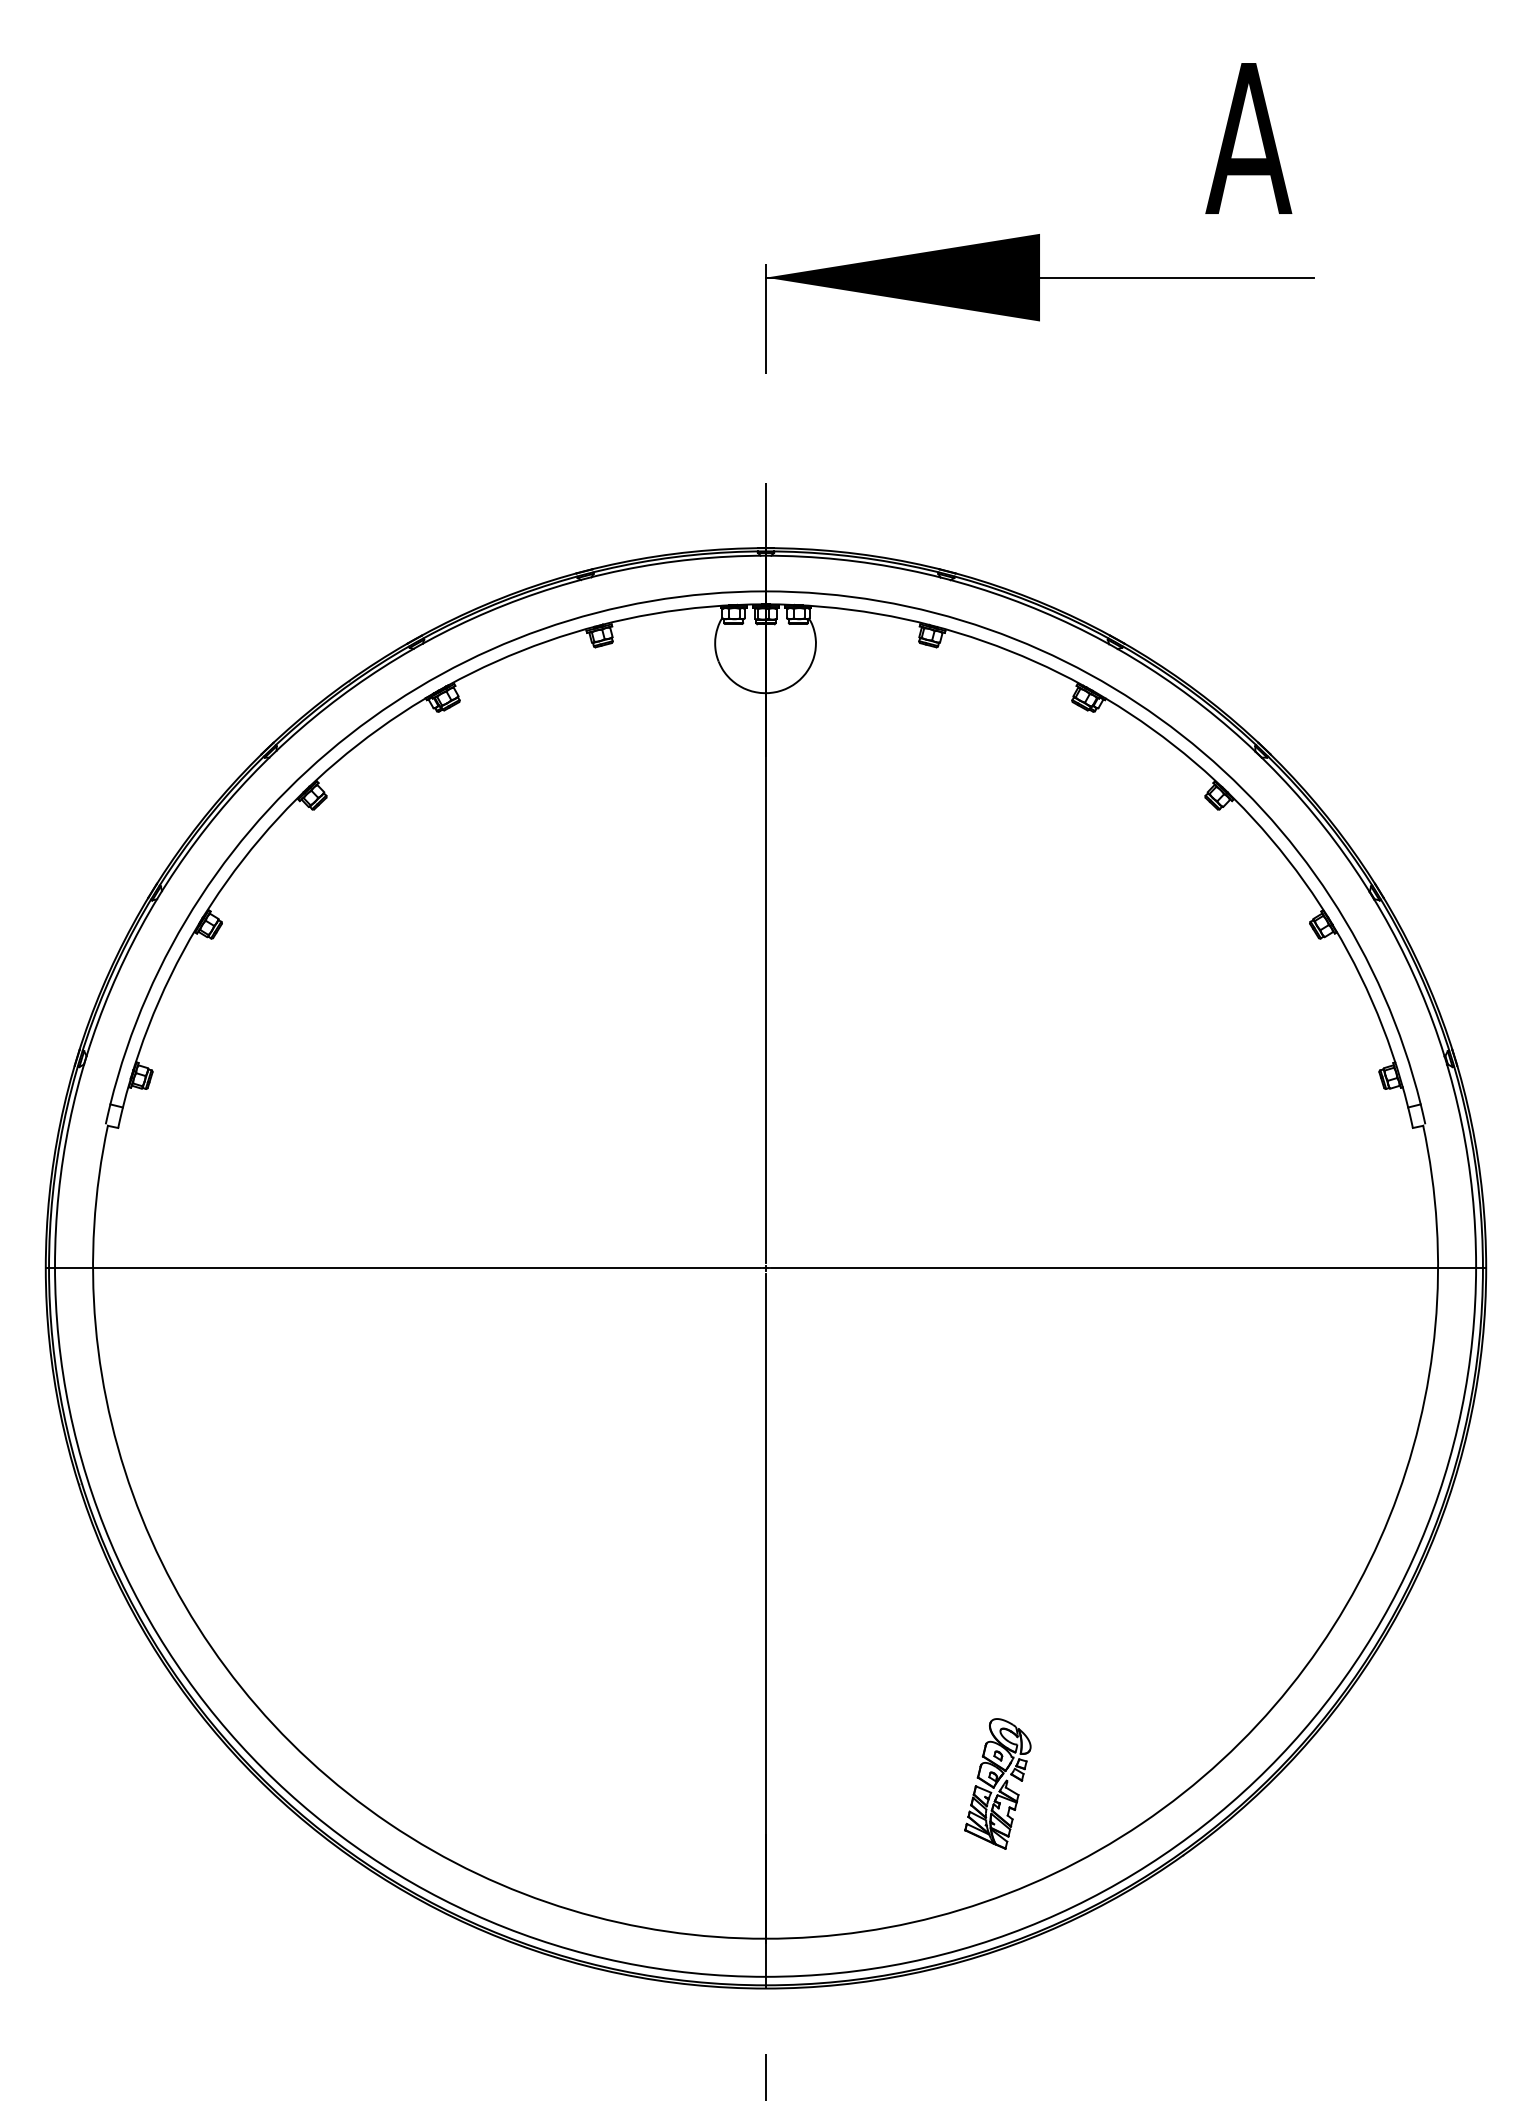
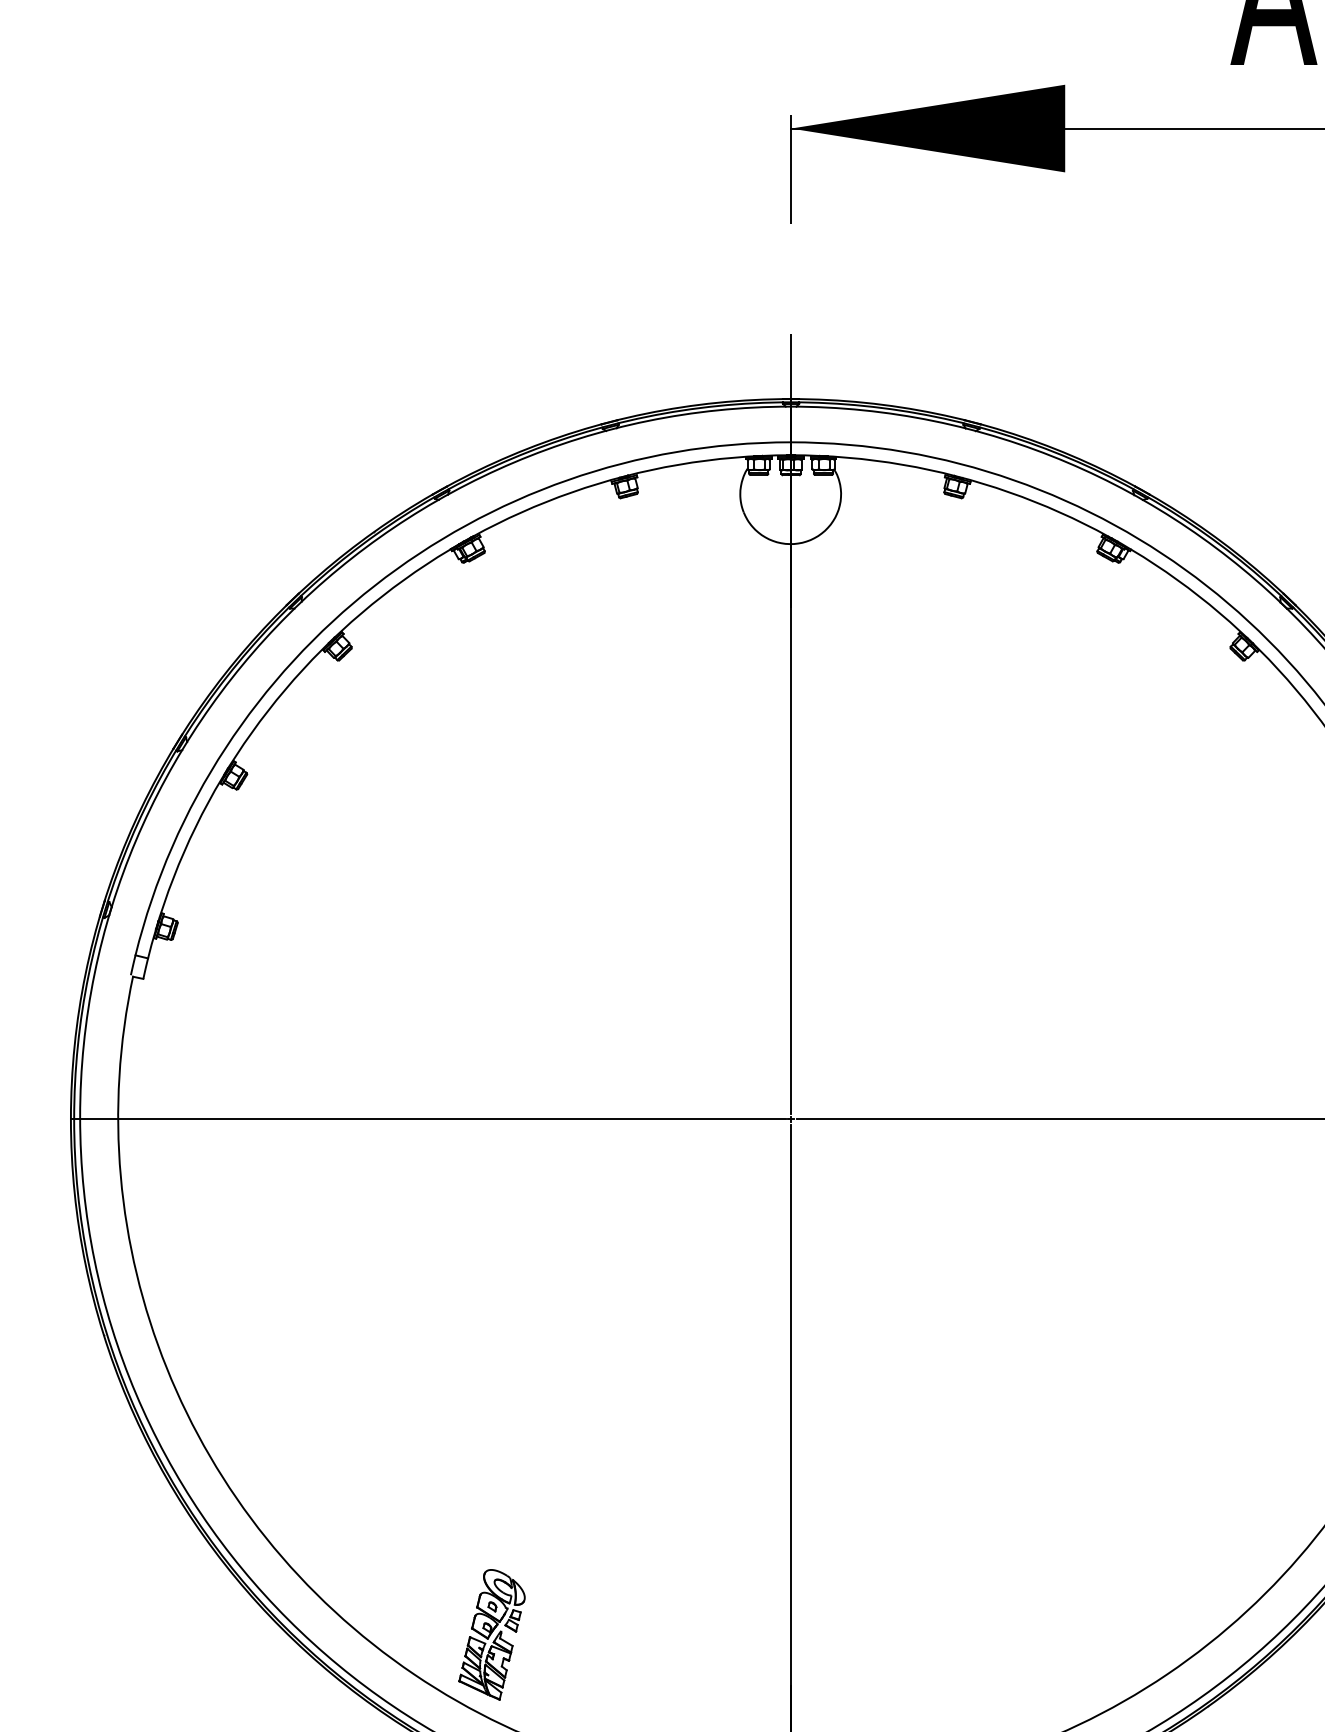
part: (997, 1783) -> (491, 1634), moved

